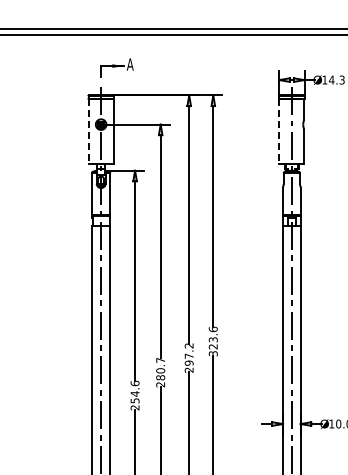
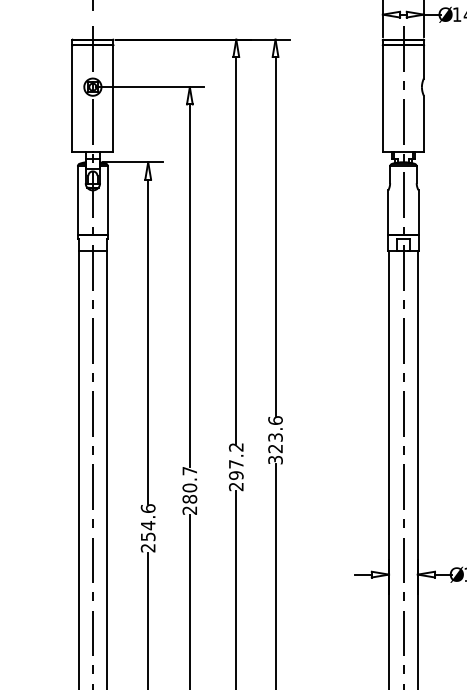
line: (88, 131) -> (72, 98), dashed -> solid
line: (279, 131) -> (383, 98), dashed -> solid

